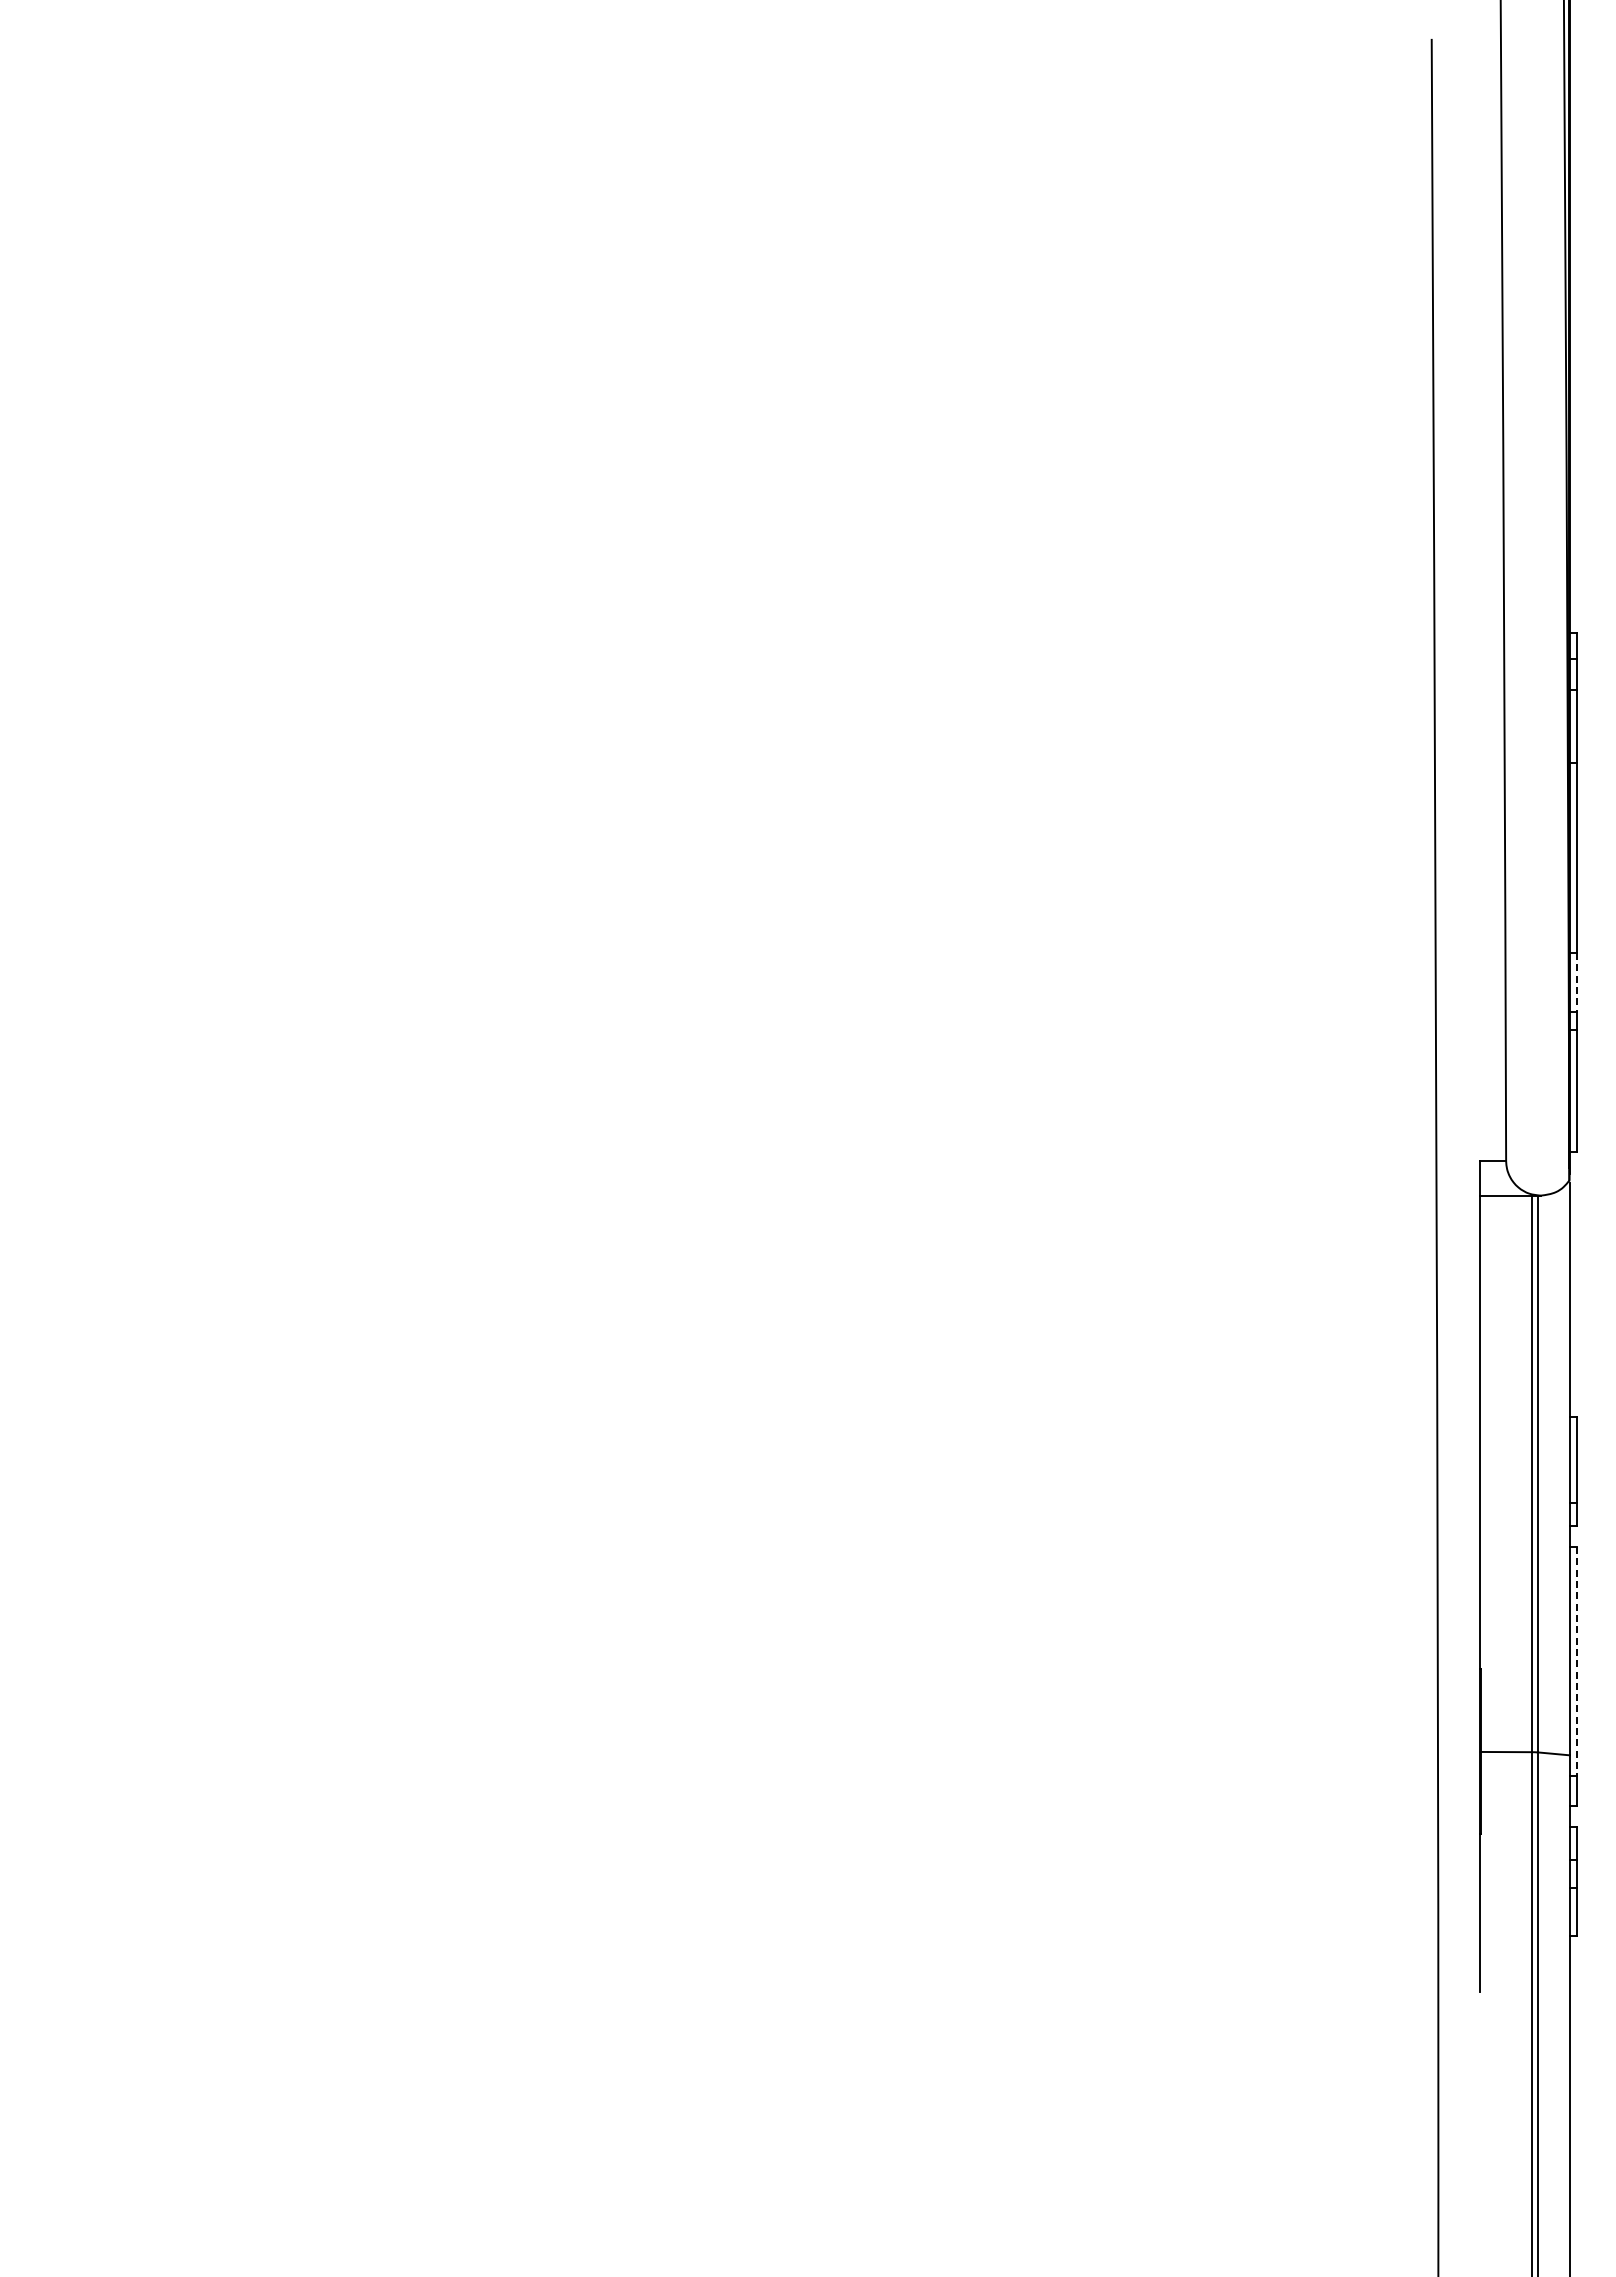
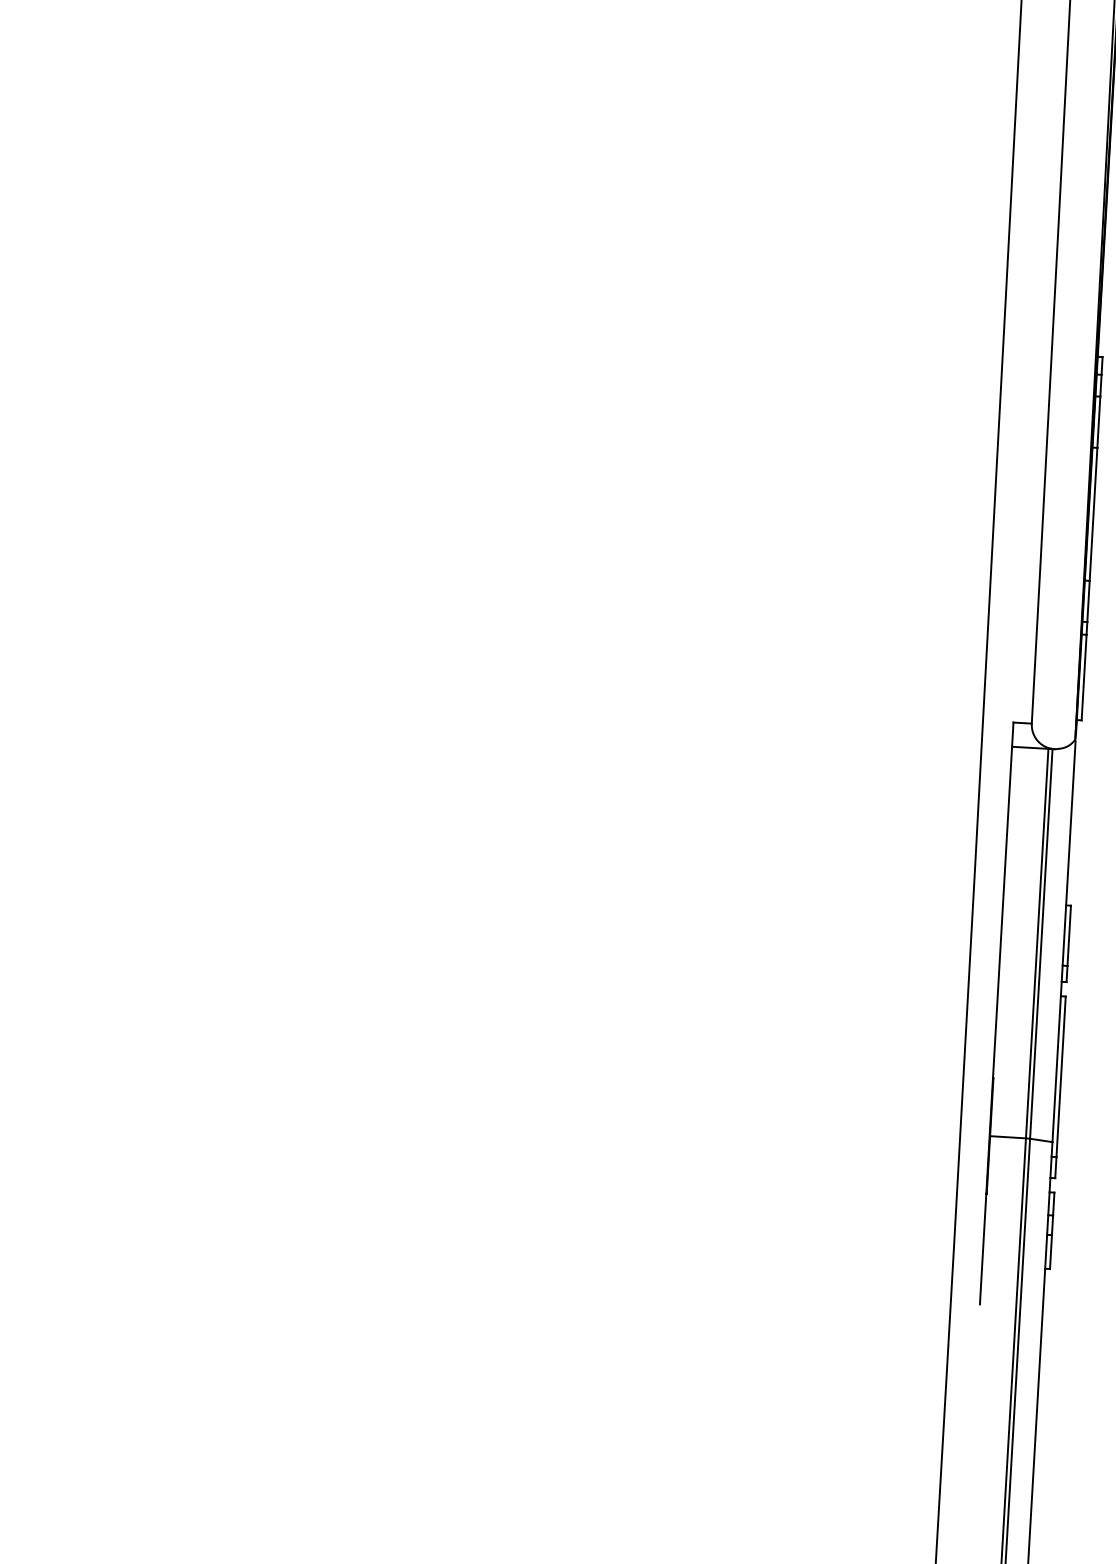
line: (1576, 982) -> (1088, 601), dashed -> solid
line: (1576, 1661) -> (1060, 1076), dashed -> solid

